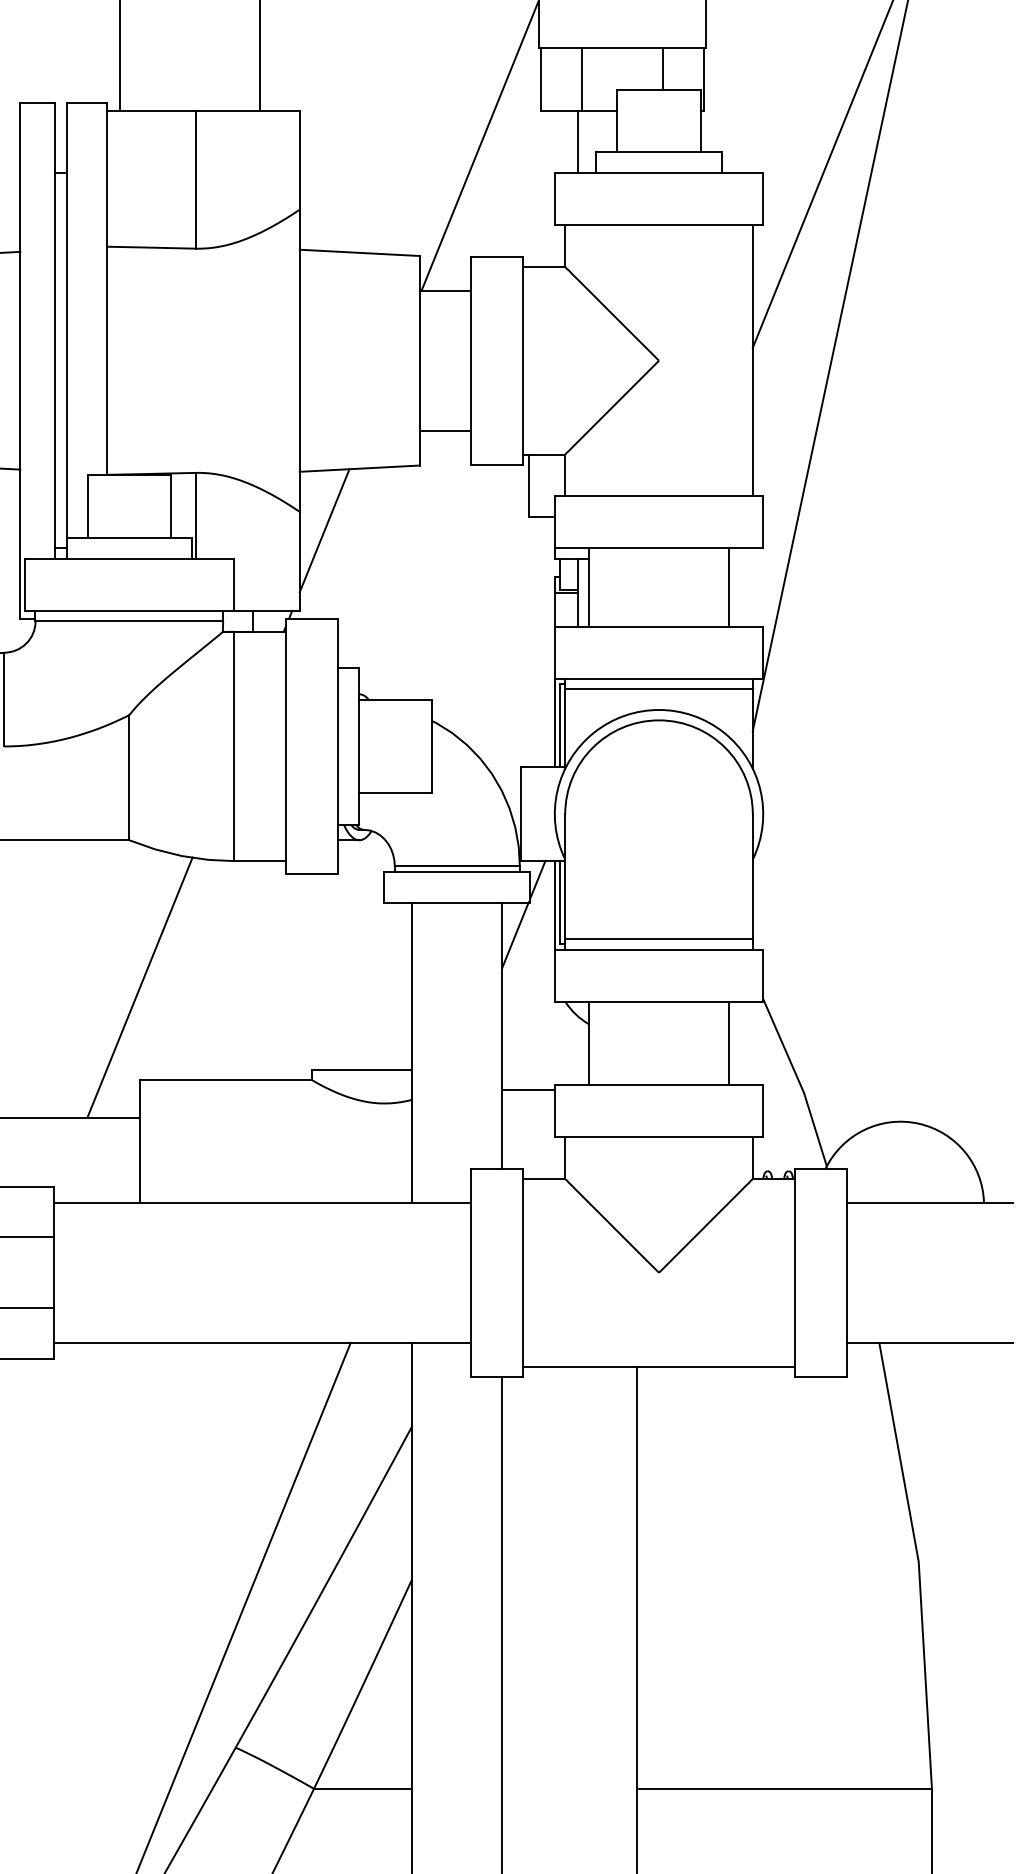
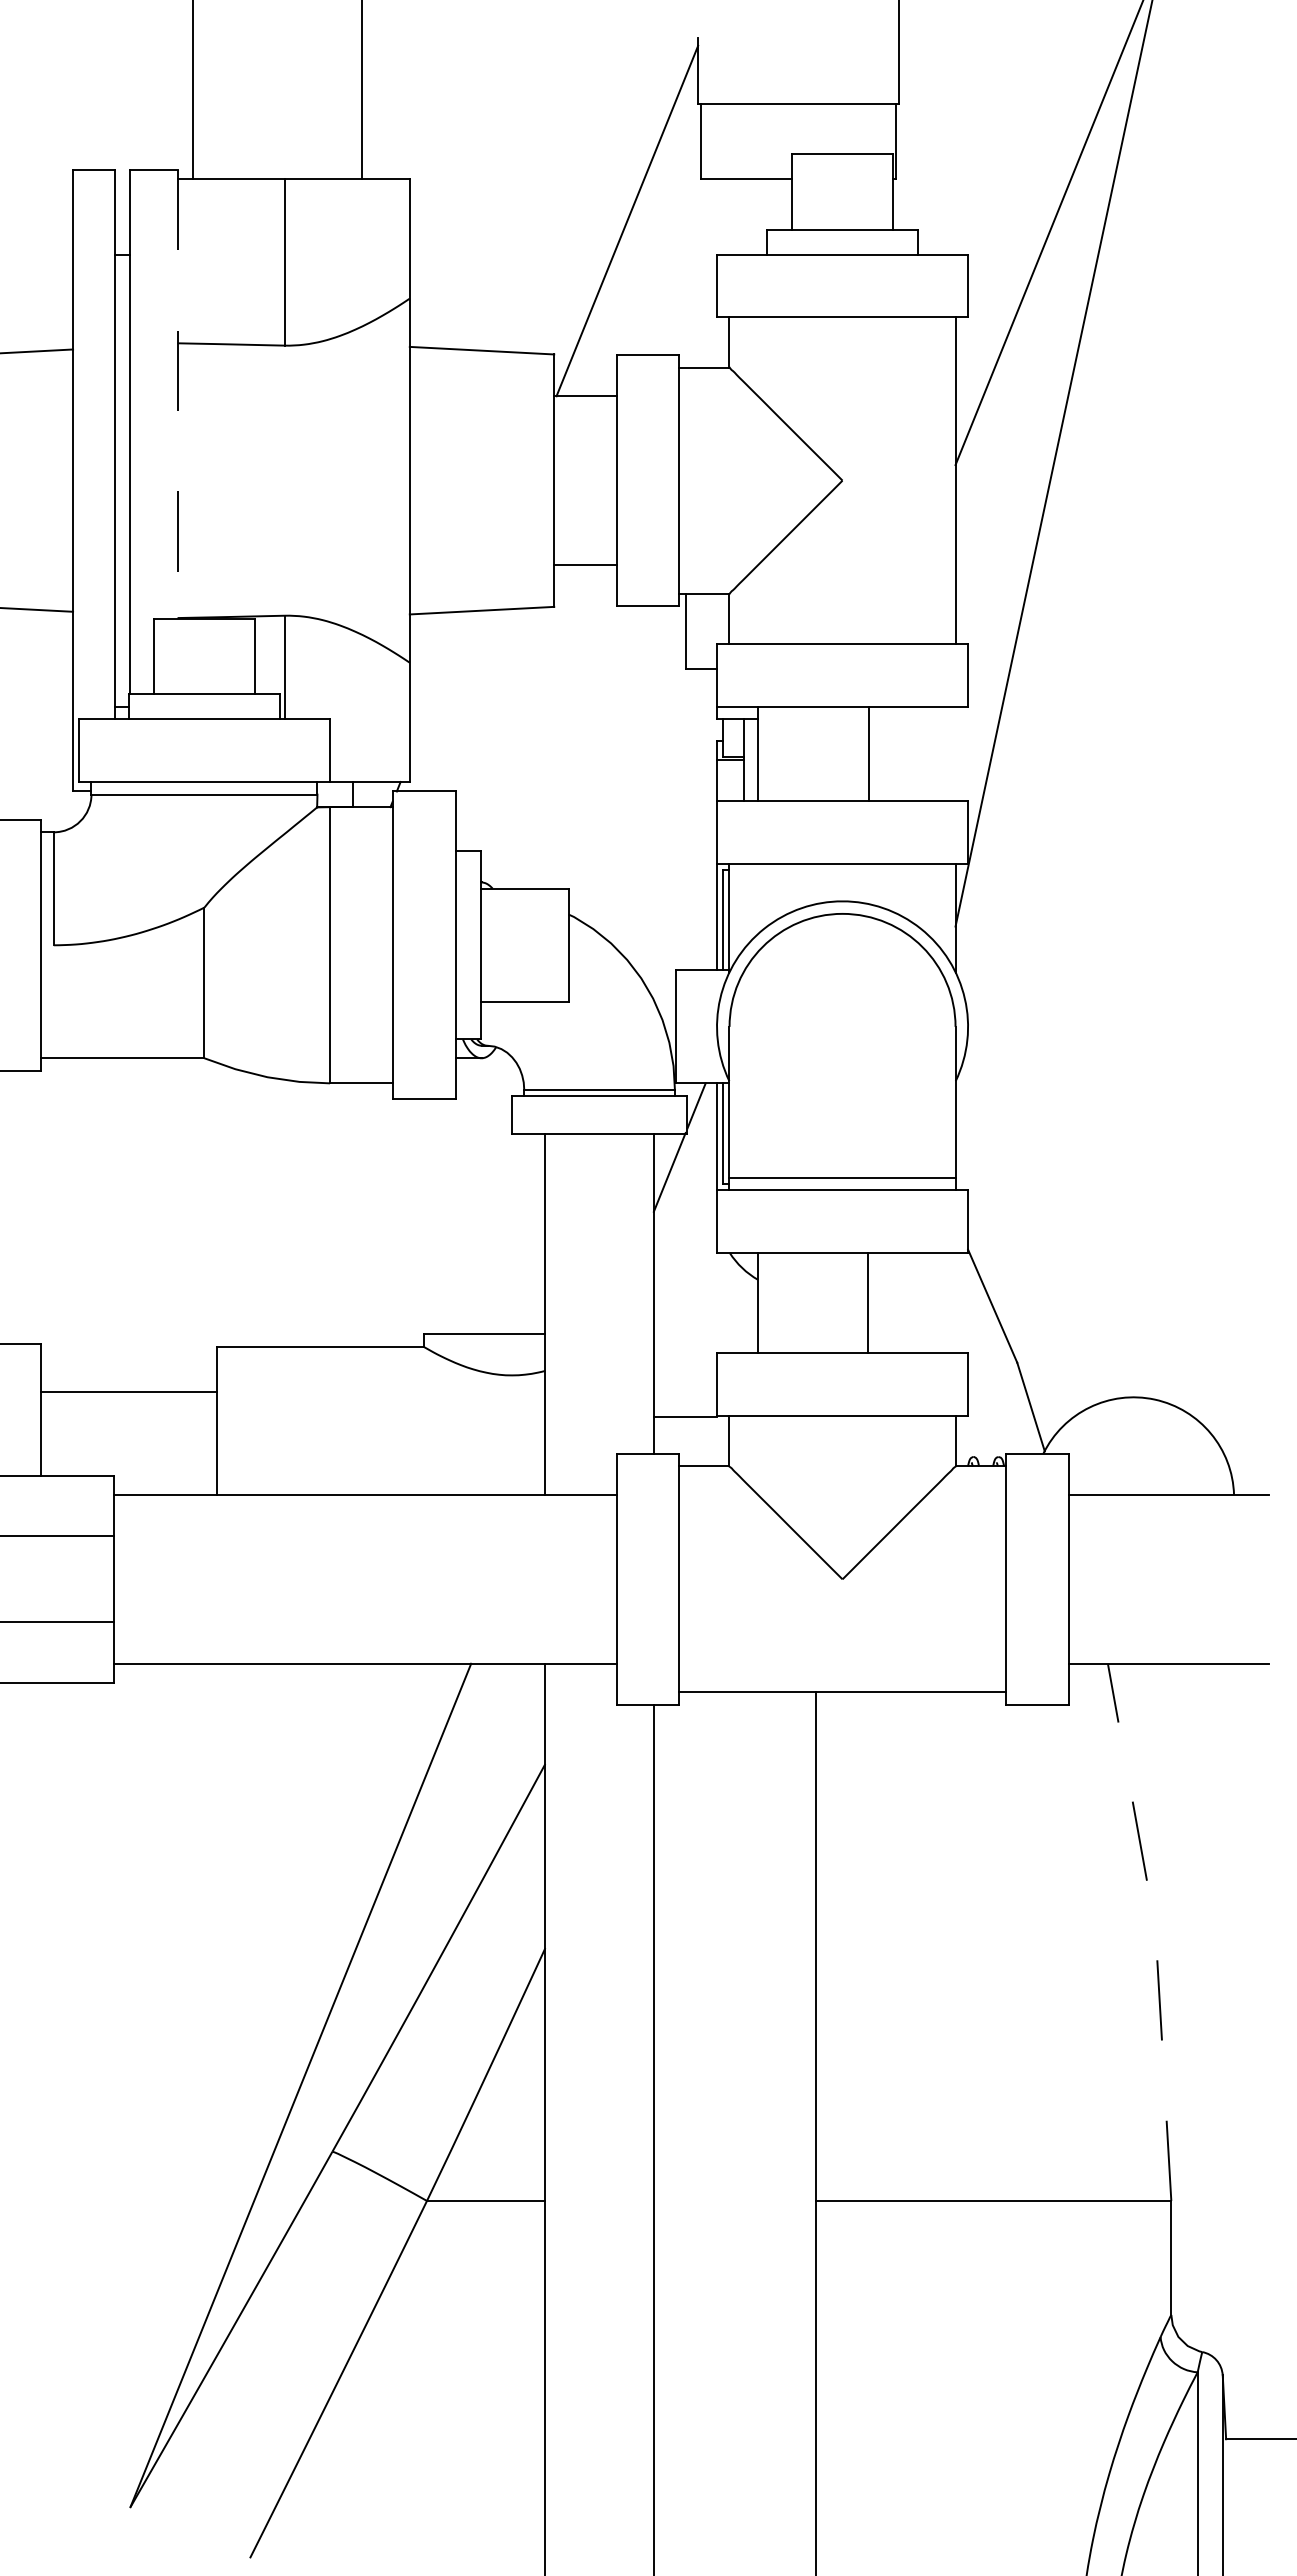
line: (663, 68) -> (847, 128), removed
line: (581, 79) -> (749, 141), removed
line: (577, 141) -> (744, 216), removed
line: (106, 289) -> (177, 394), solid -> dashed
line: (324, 530) -> (439, 685), removed
line: (728, 587) -> (868, 753), moved
line: (658, 689) -> (842, 876), removed
line: (140, 987) -> (217, 1235), removed
line: (728, 1042) -> (867, 1302), moved
line: (527, 1090) -> (684, 1416), moved
line: (918, 1563) -> (1155, 1929), solid -> dashed

